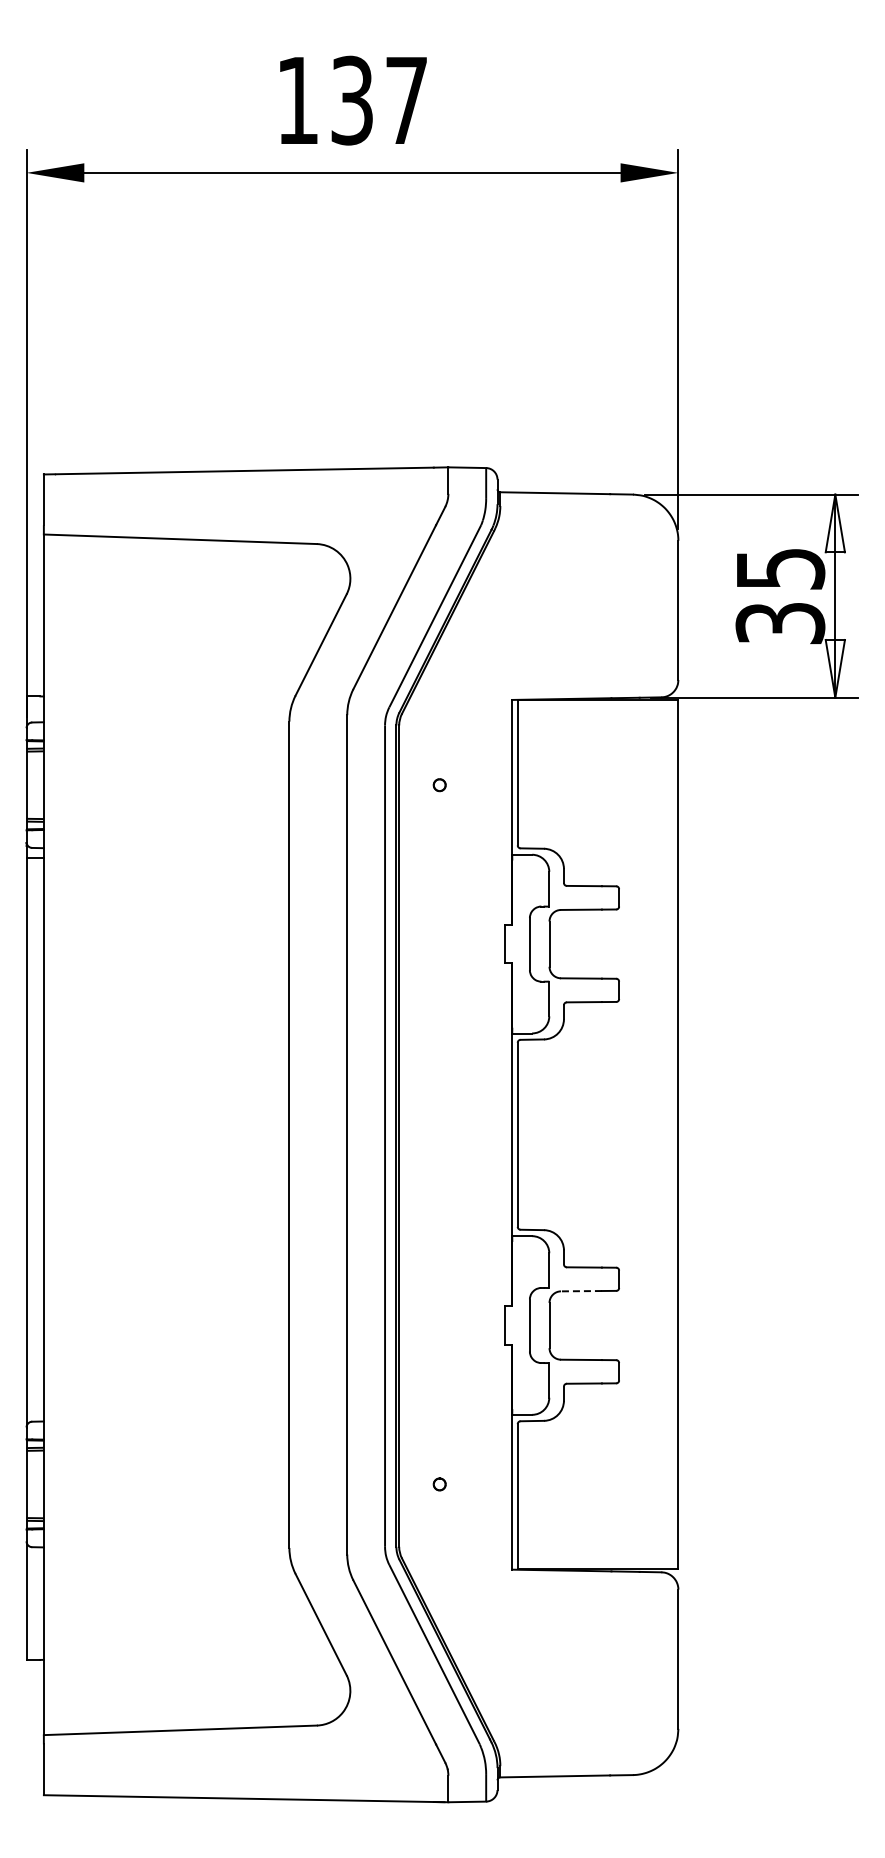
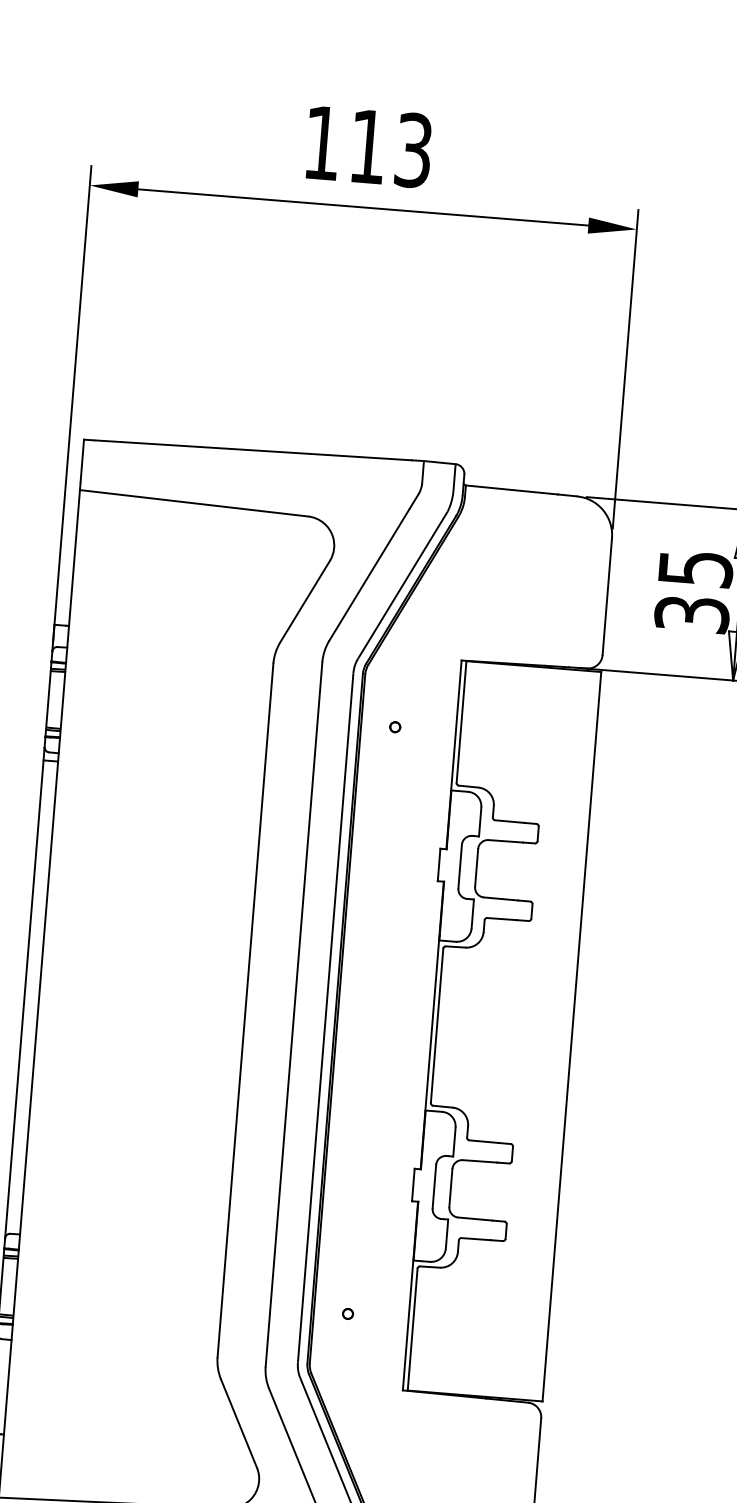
text: (379, 100) -> (390, 148), 137 -> 113
line: (580, 1291) -> (479, 1161), dashed -> solid

